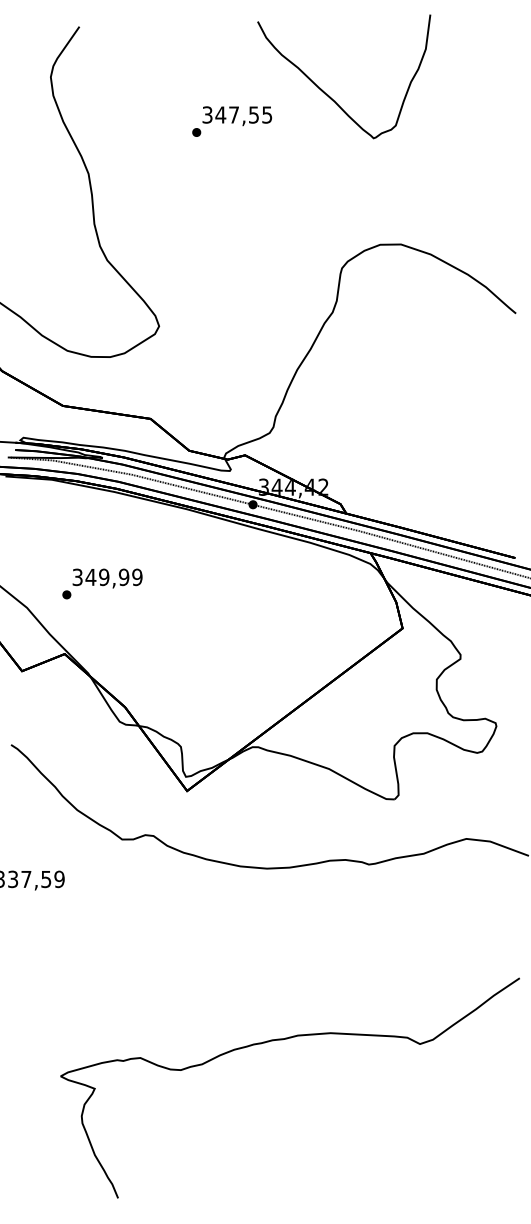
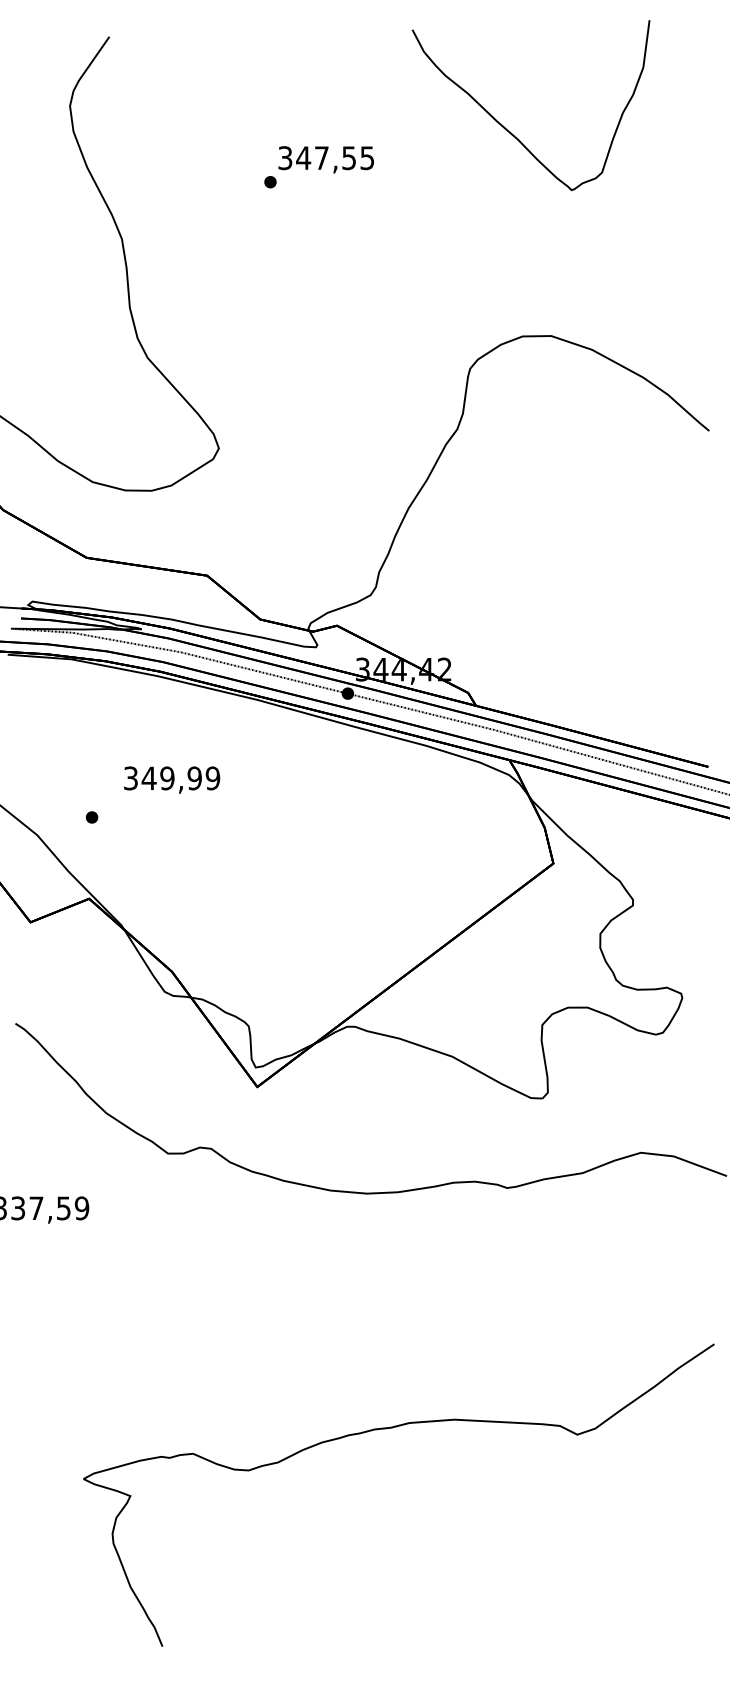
curve: (328, 94) -> (509, 130), moved
text: (107, 578) -> (172, 779), moved

